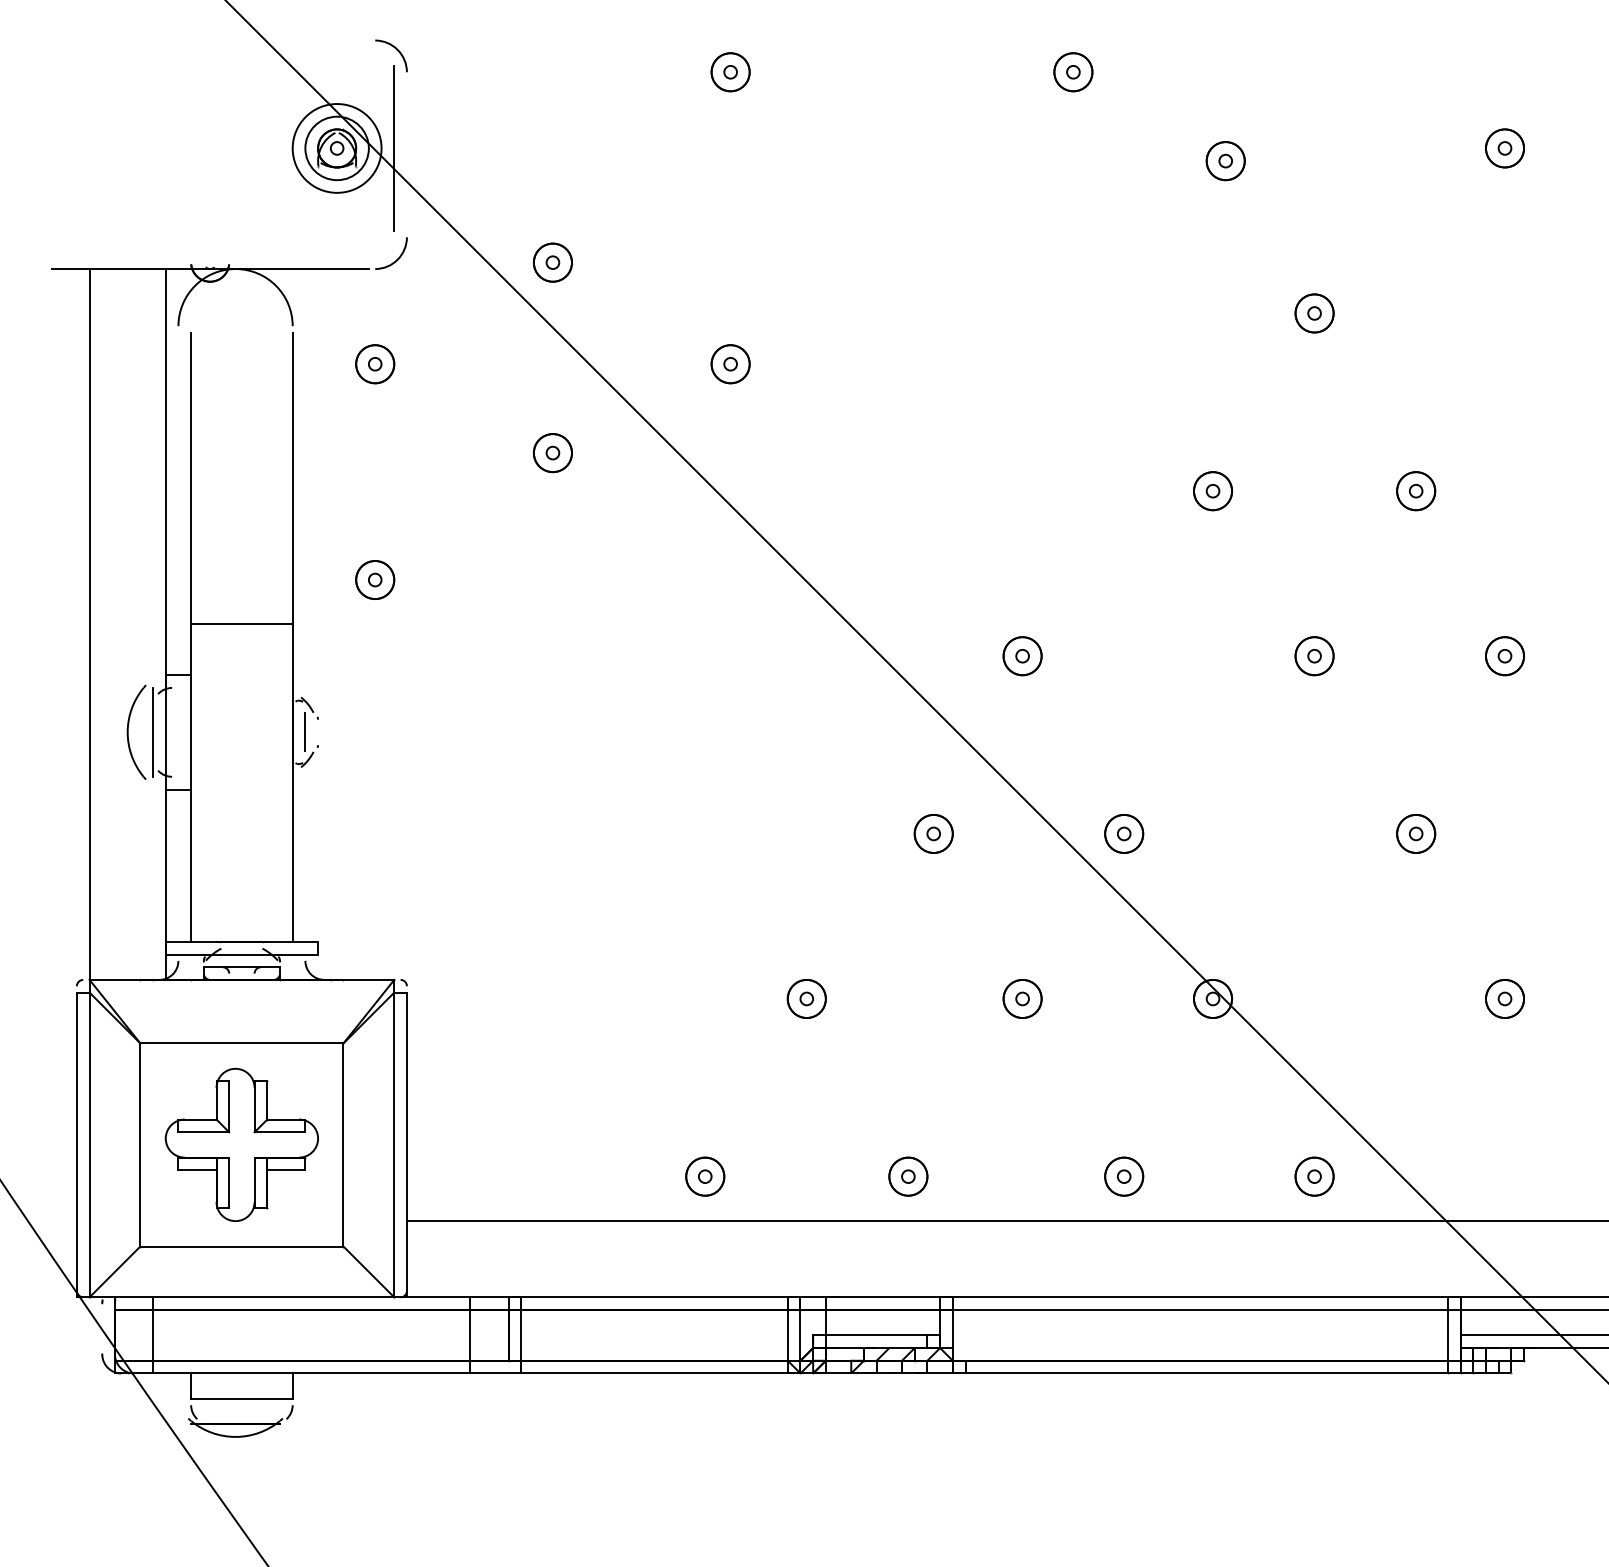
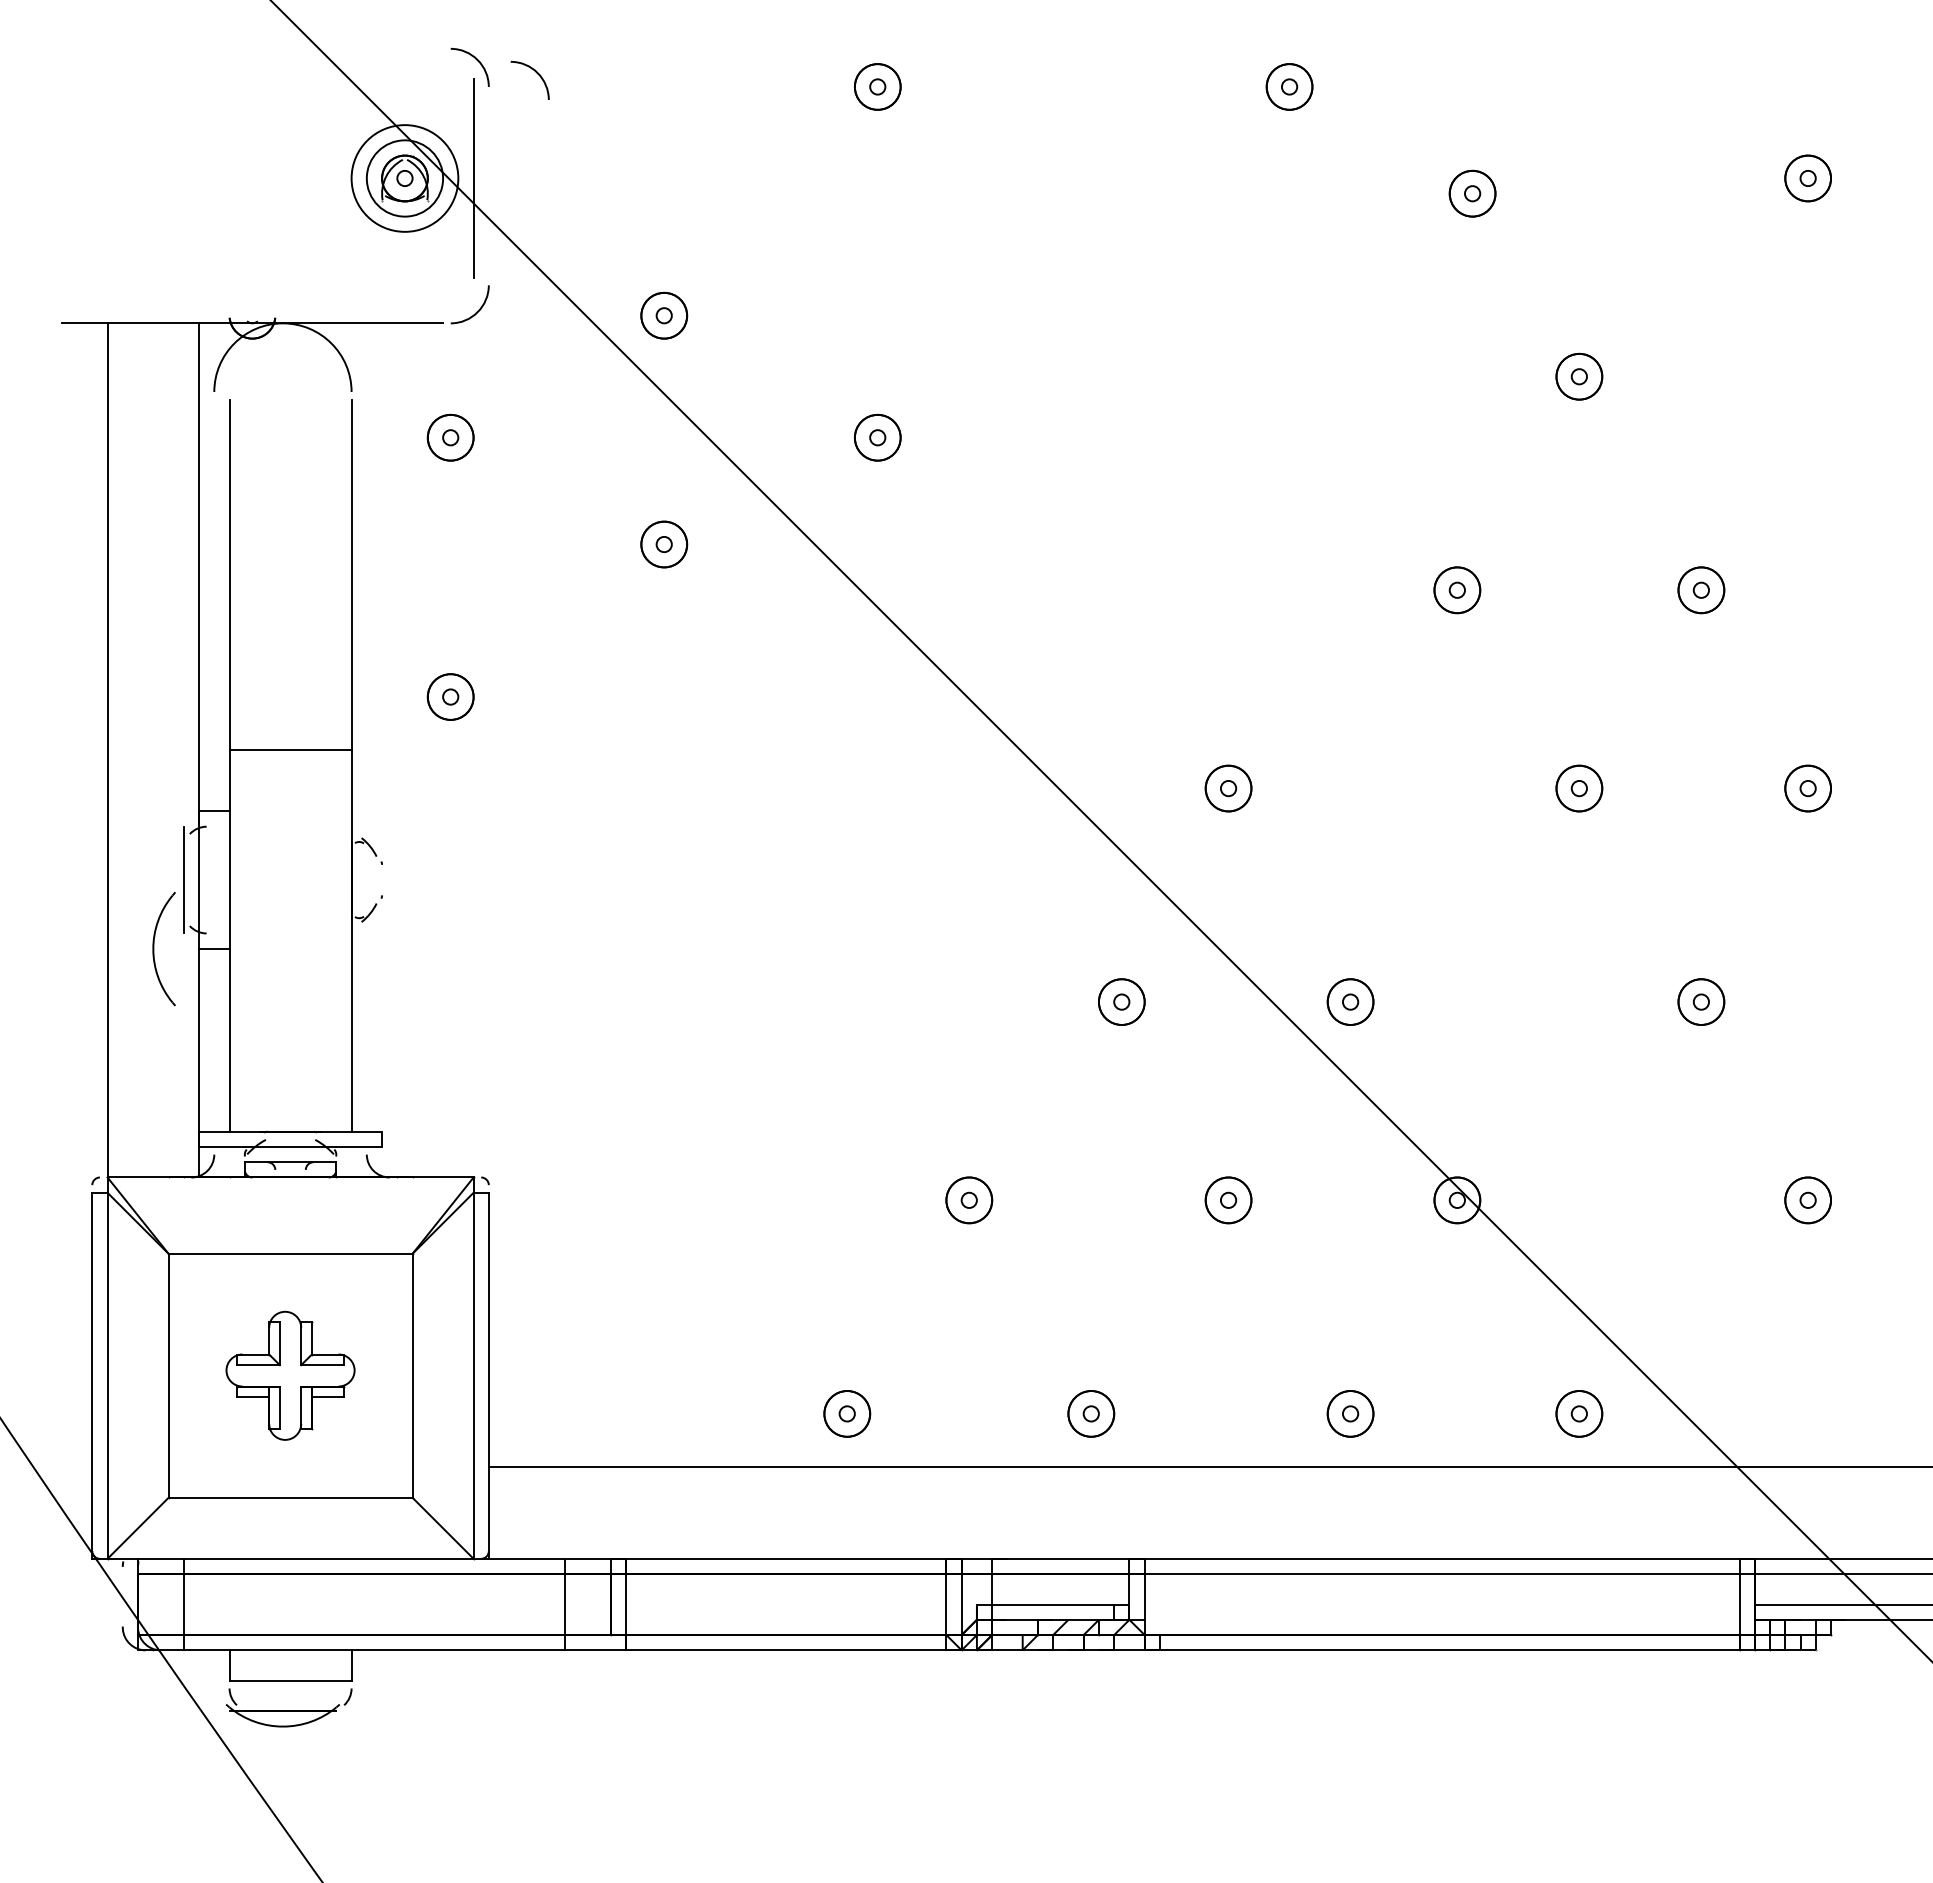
curve: (446, 61) -> (536, 73), added
line: (305, 731) -> (366, 879), removed
part: (128, 732) -> (154, 949), moved
part: (241, 1144) -> (290, 1375), size x0.7

